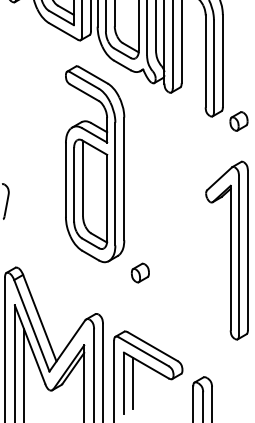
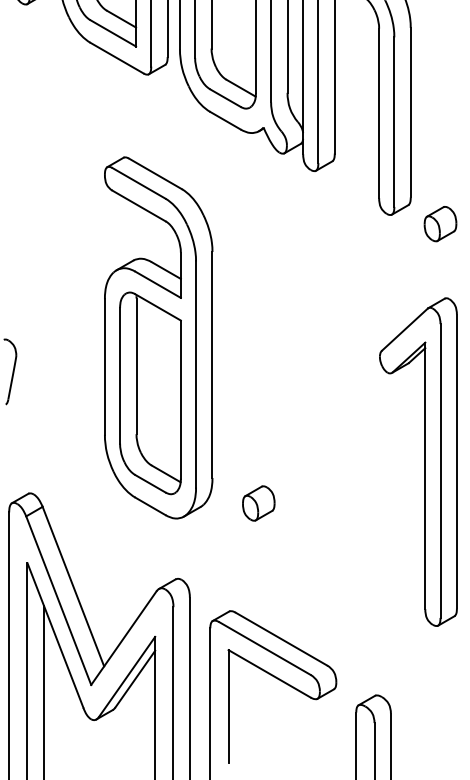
part: (95, 164) -> (159, 338), moved
line: (132, 382) -> (244, 705), removed

